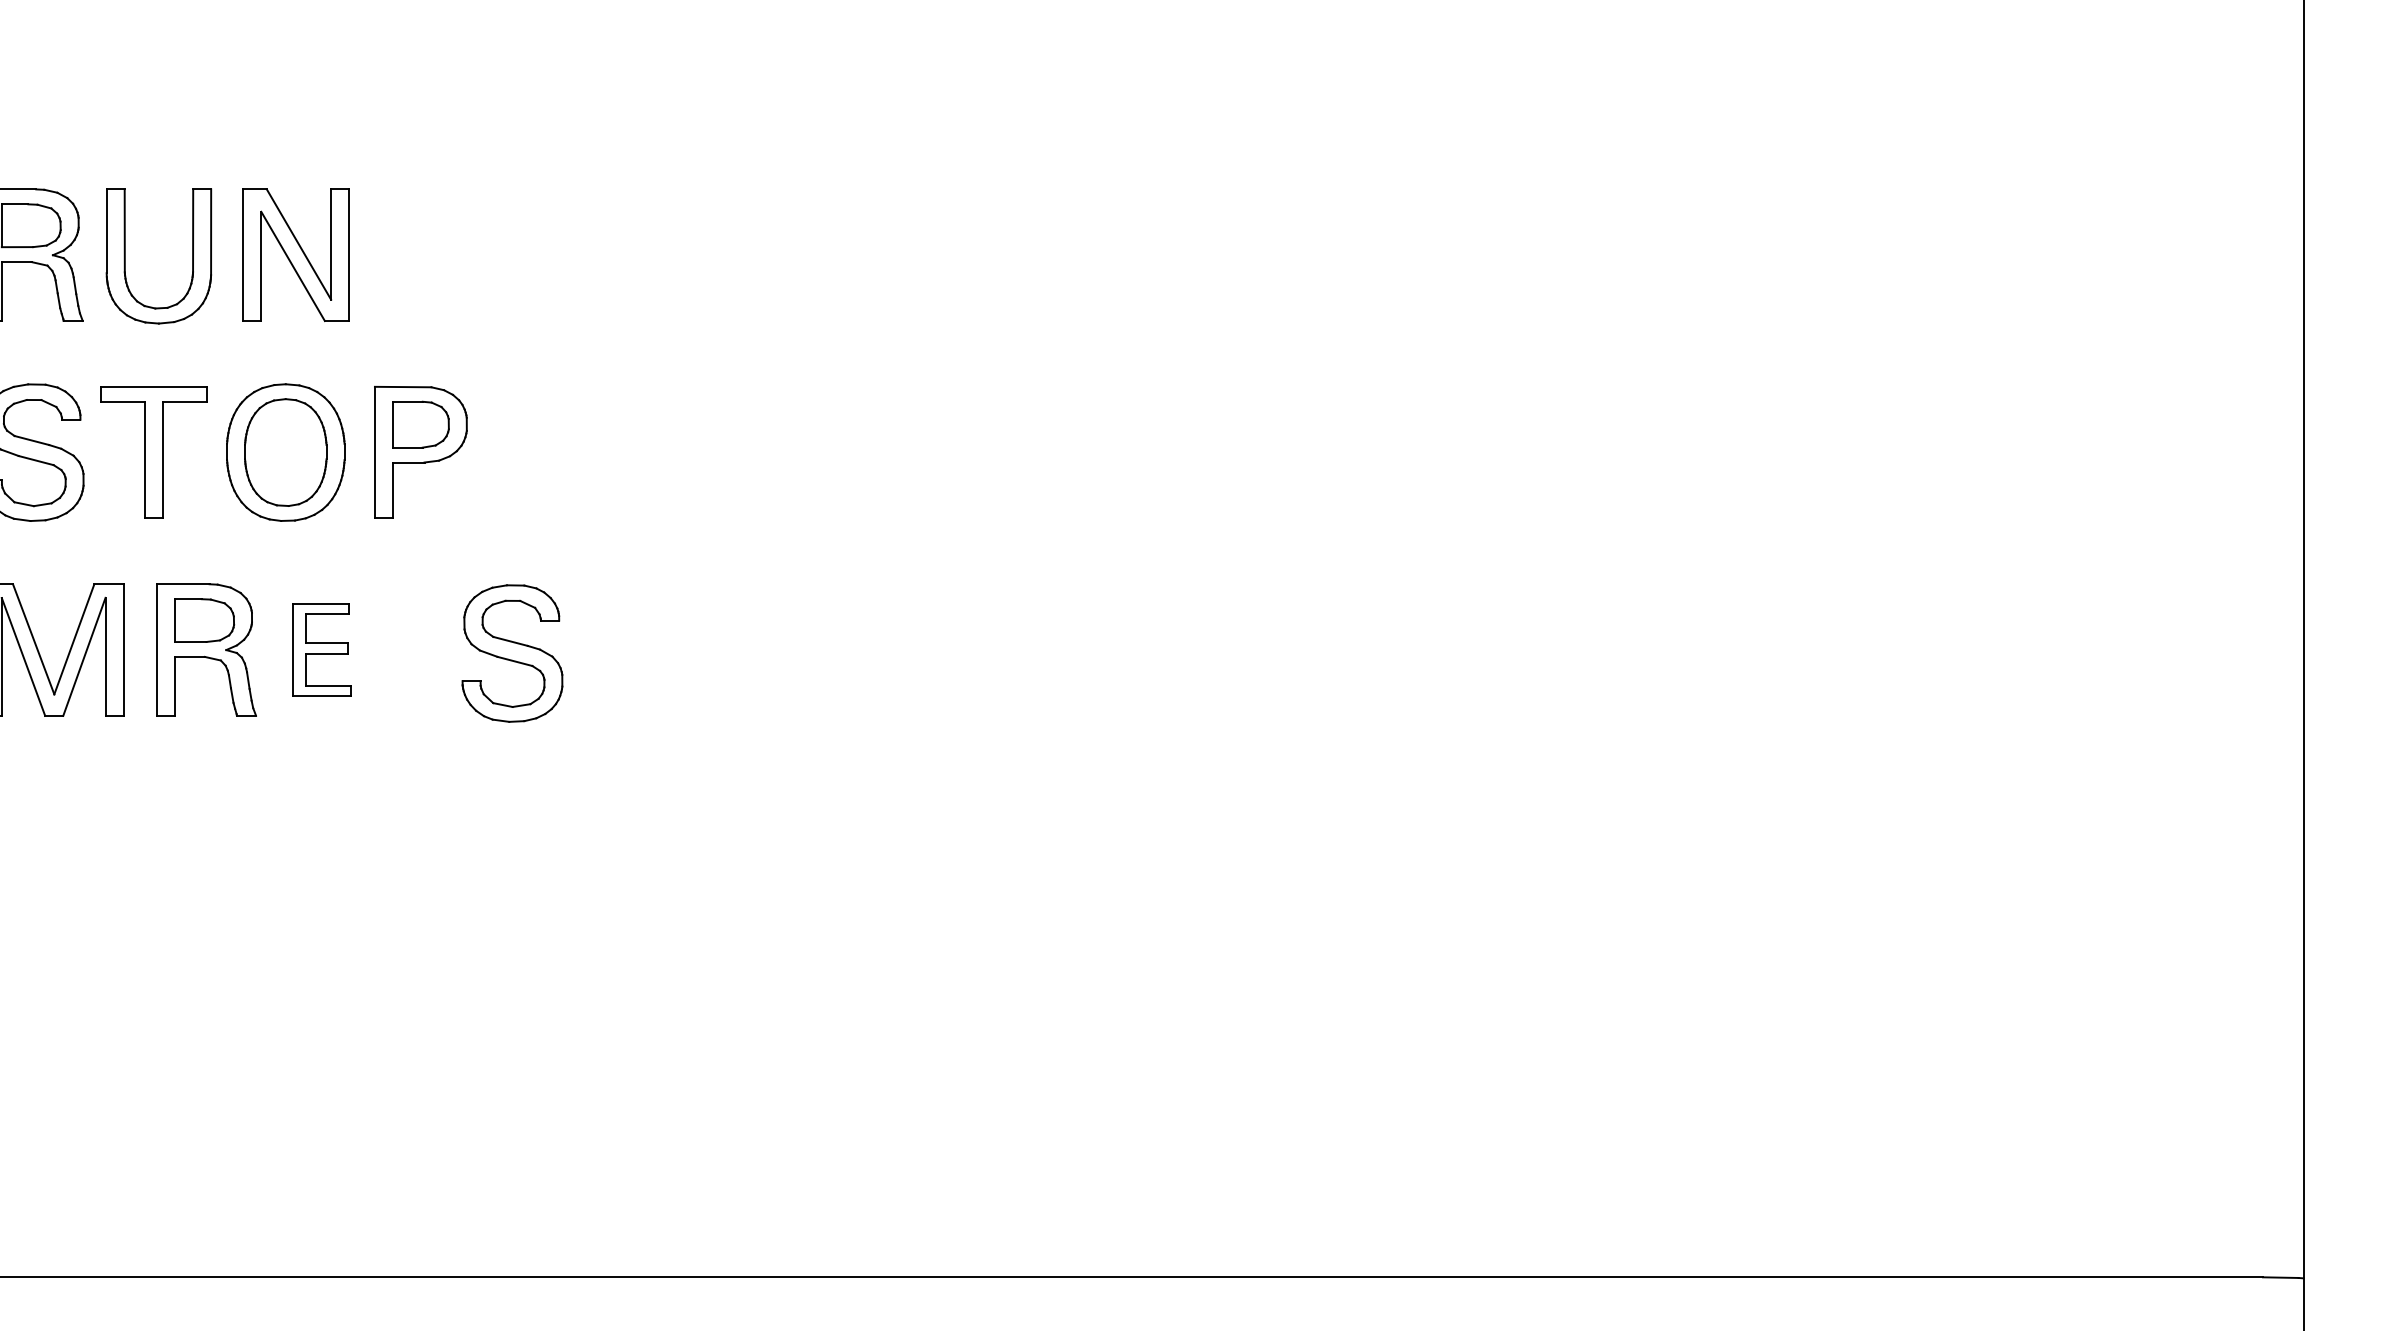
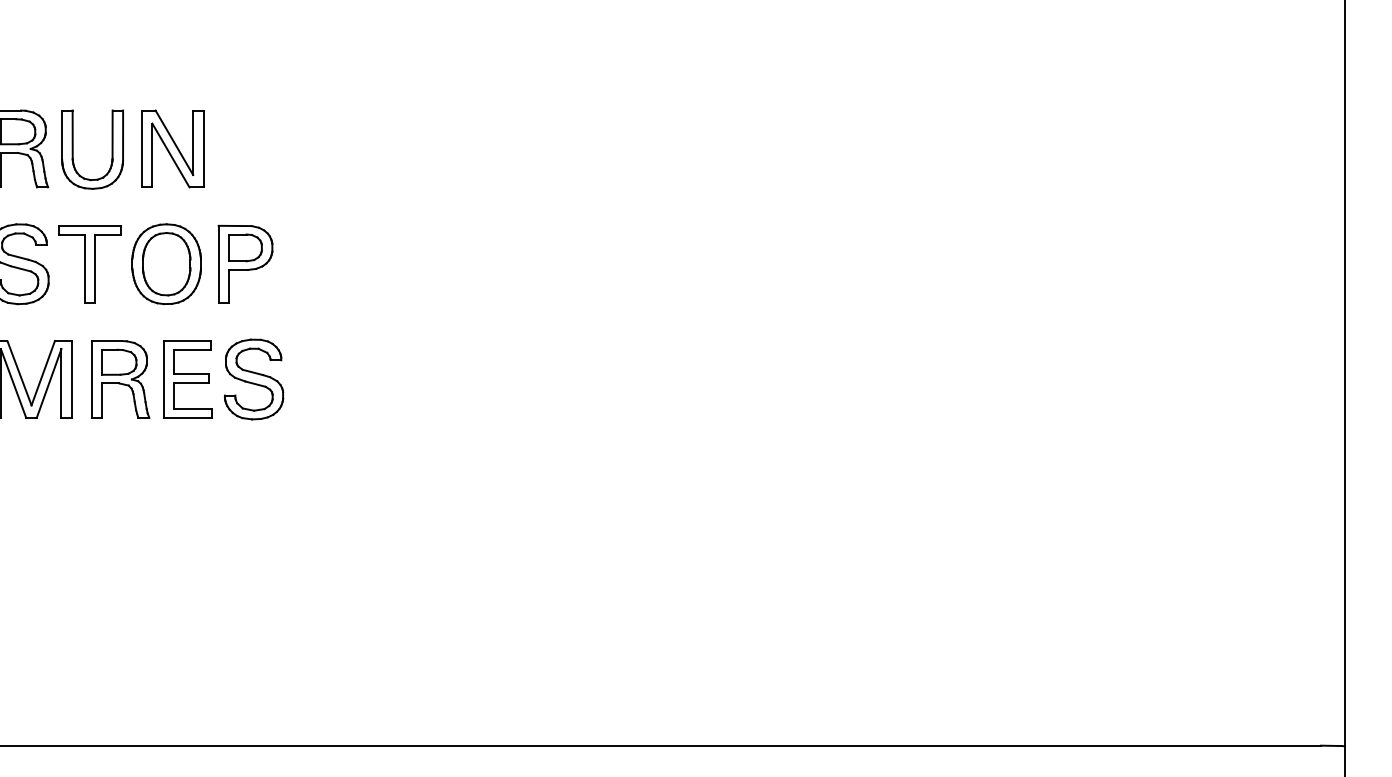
part: (321, 650) -> (187, 379), size x1.43
part: (513, 653) -> (254, 379), moved

